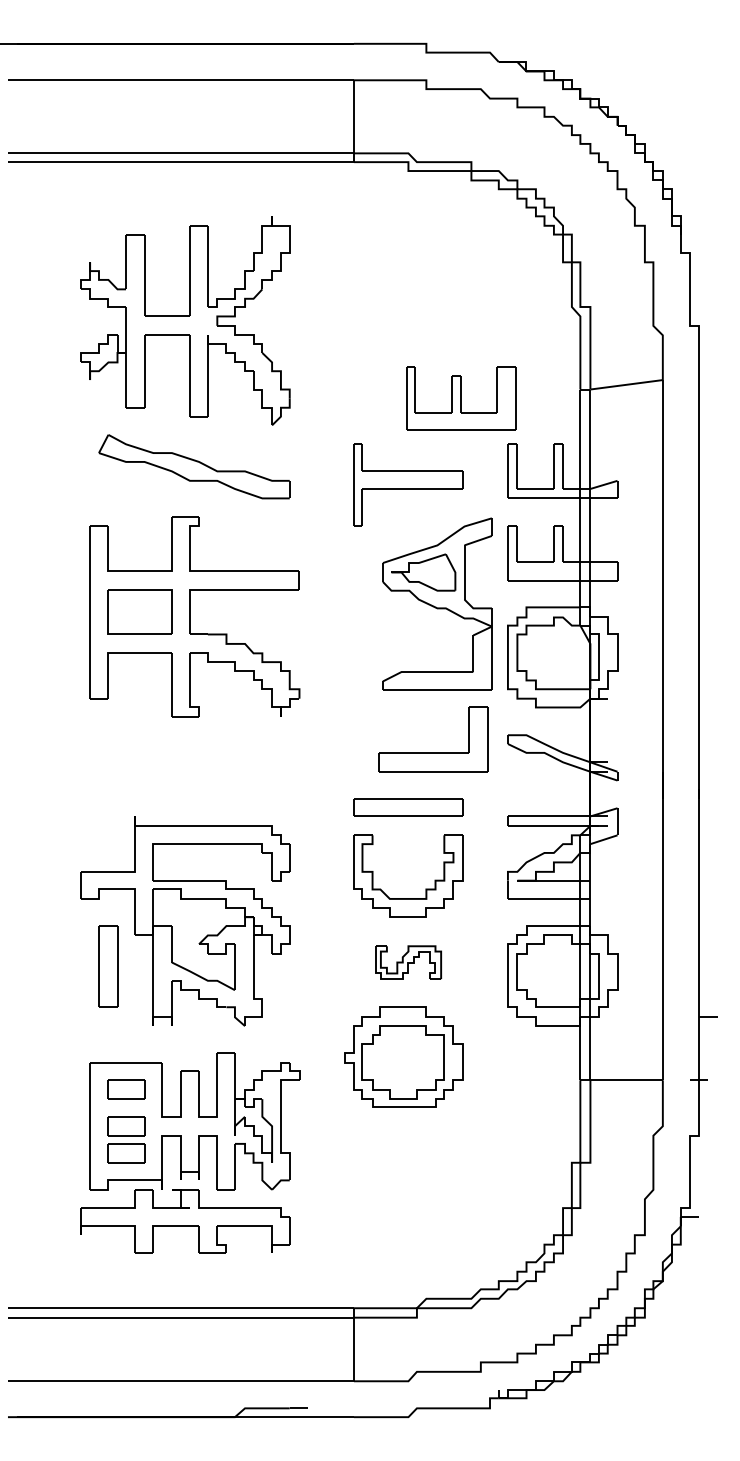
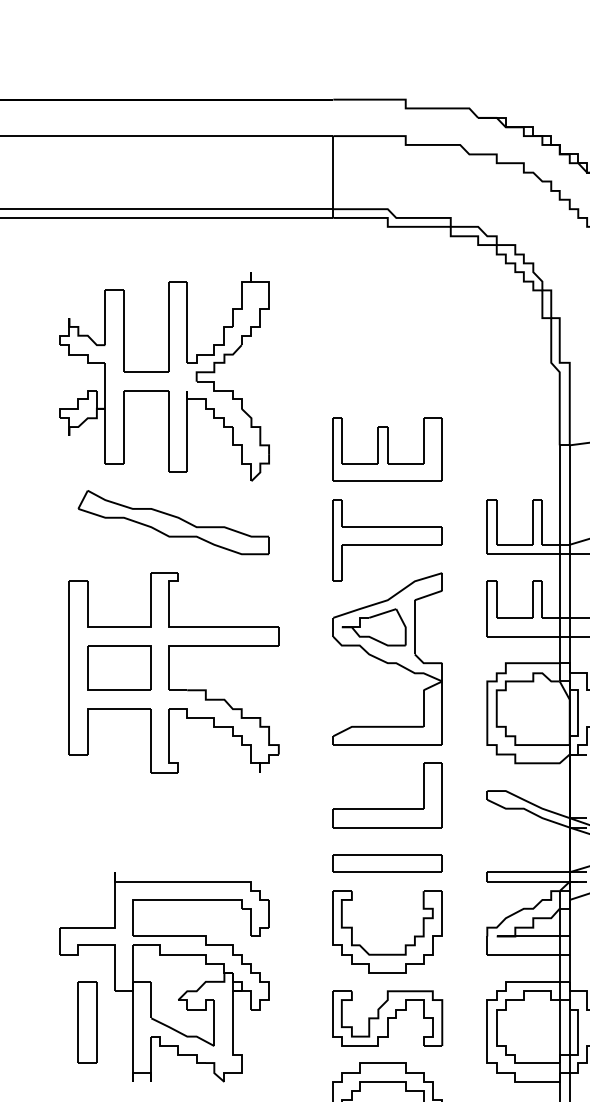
part: (461, 398) -> (387, 449), moved
part: (437, 603) -> (387, 658), moved
part: (433, 752) -> (387, 808), moved
part: (408, 962) -> (387, 1018), size x1.67

